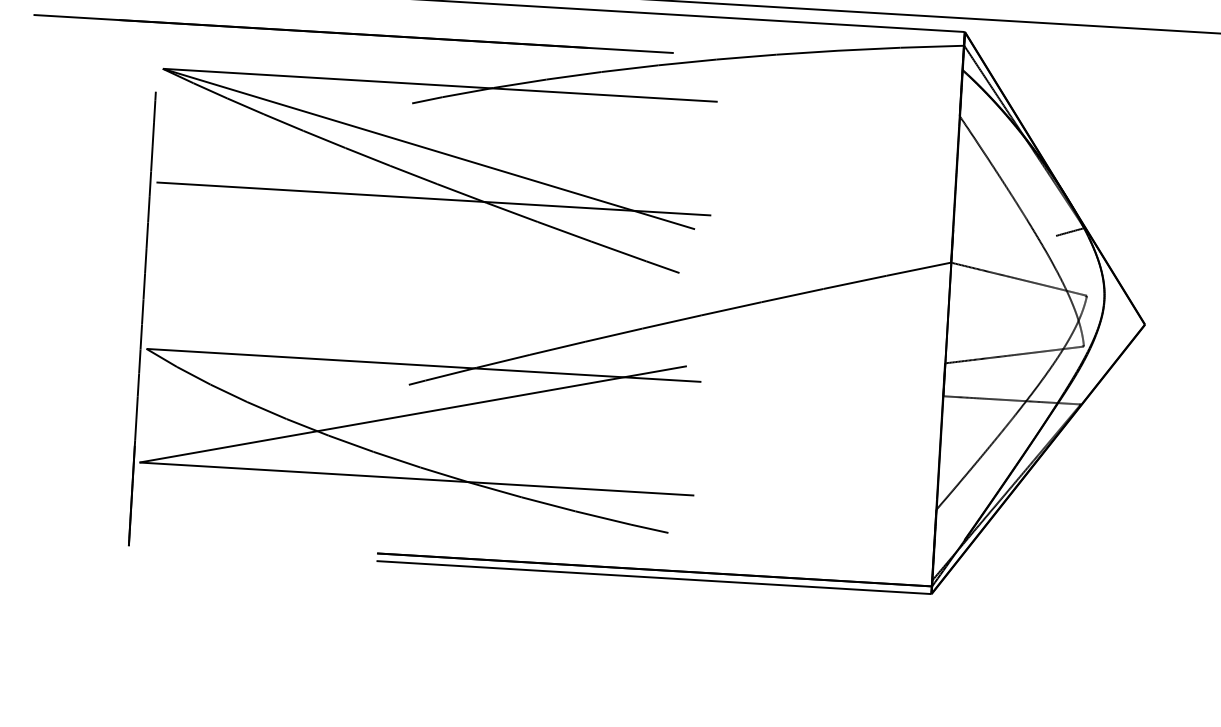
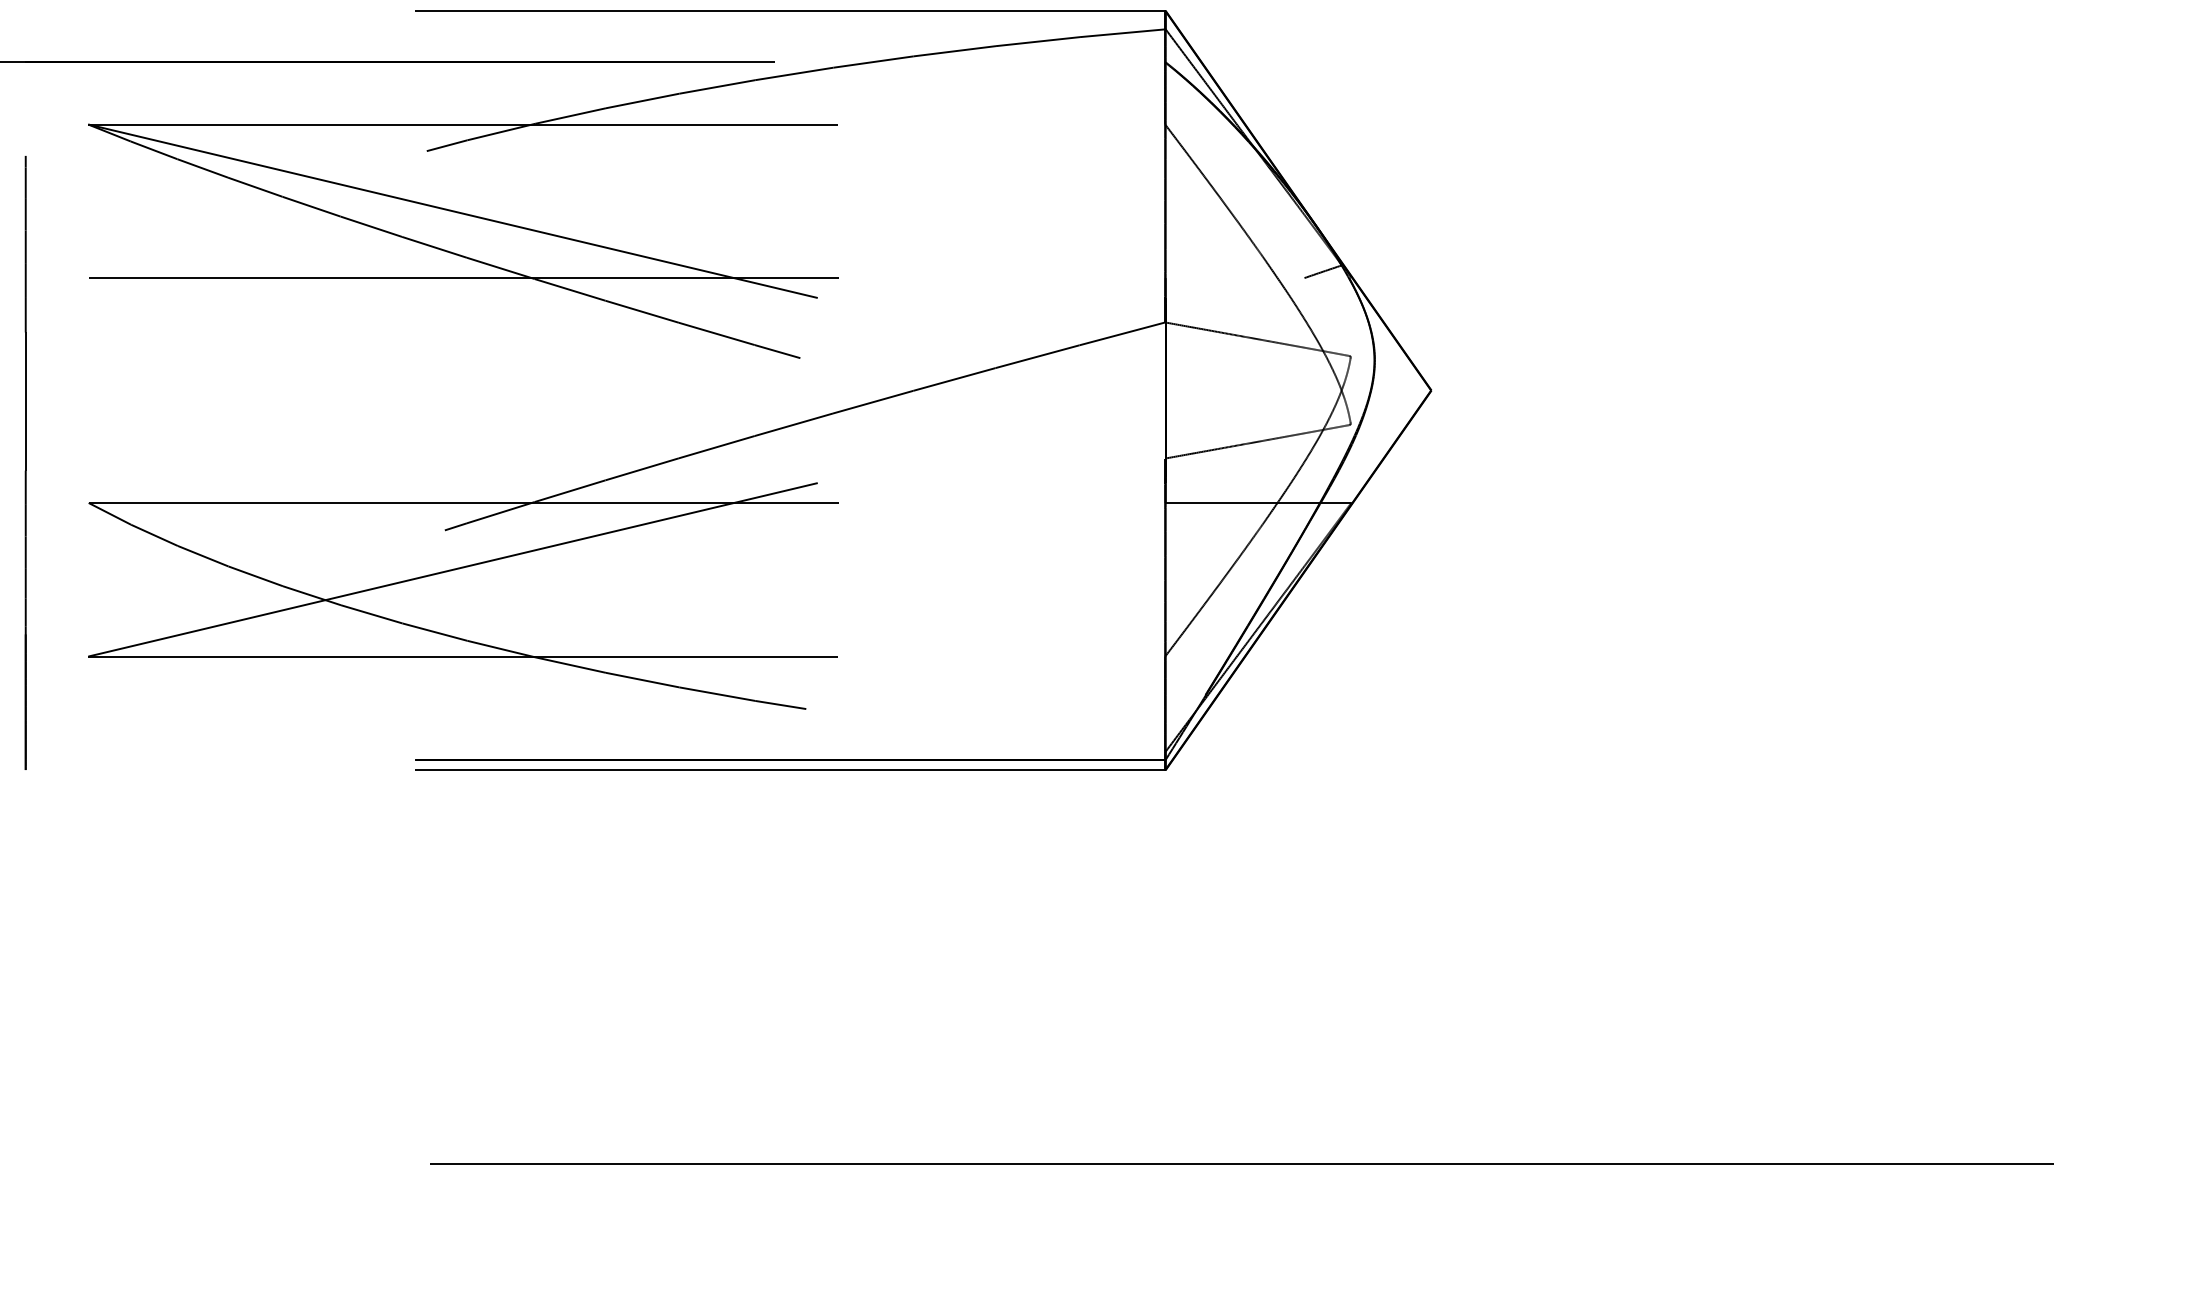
line: (142, 318) -> (25, 462), moved

